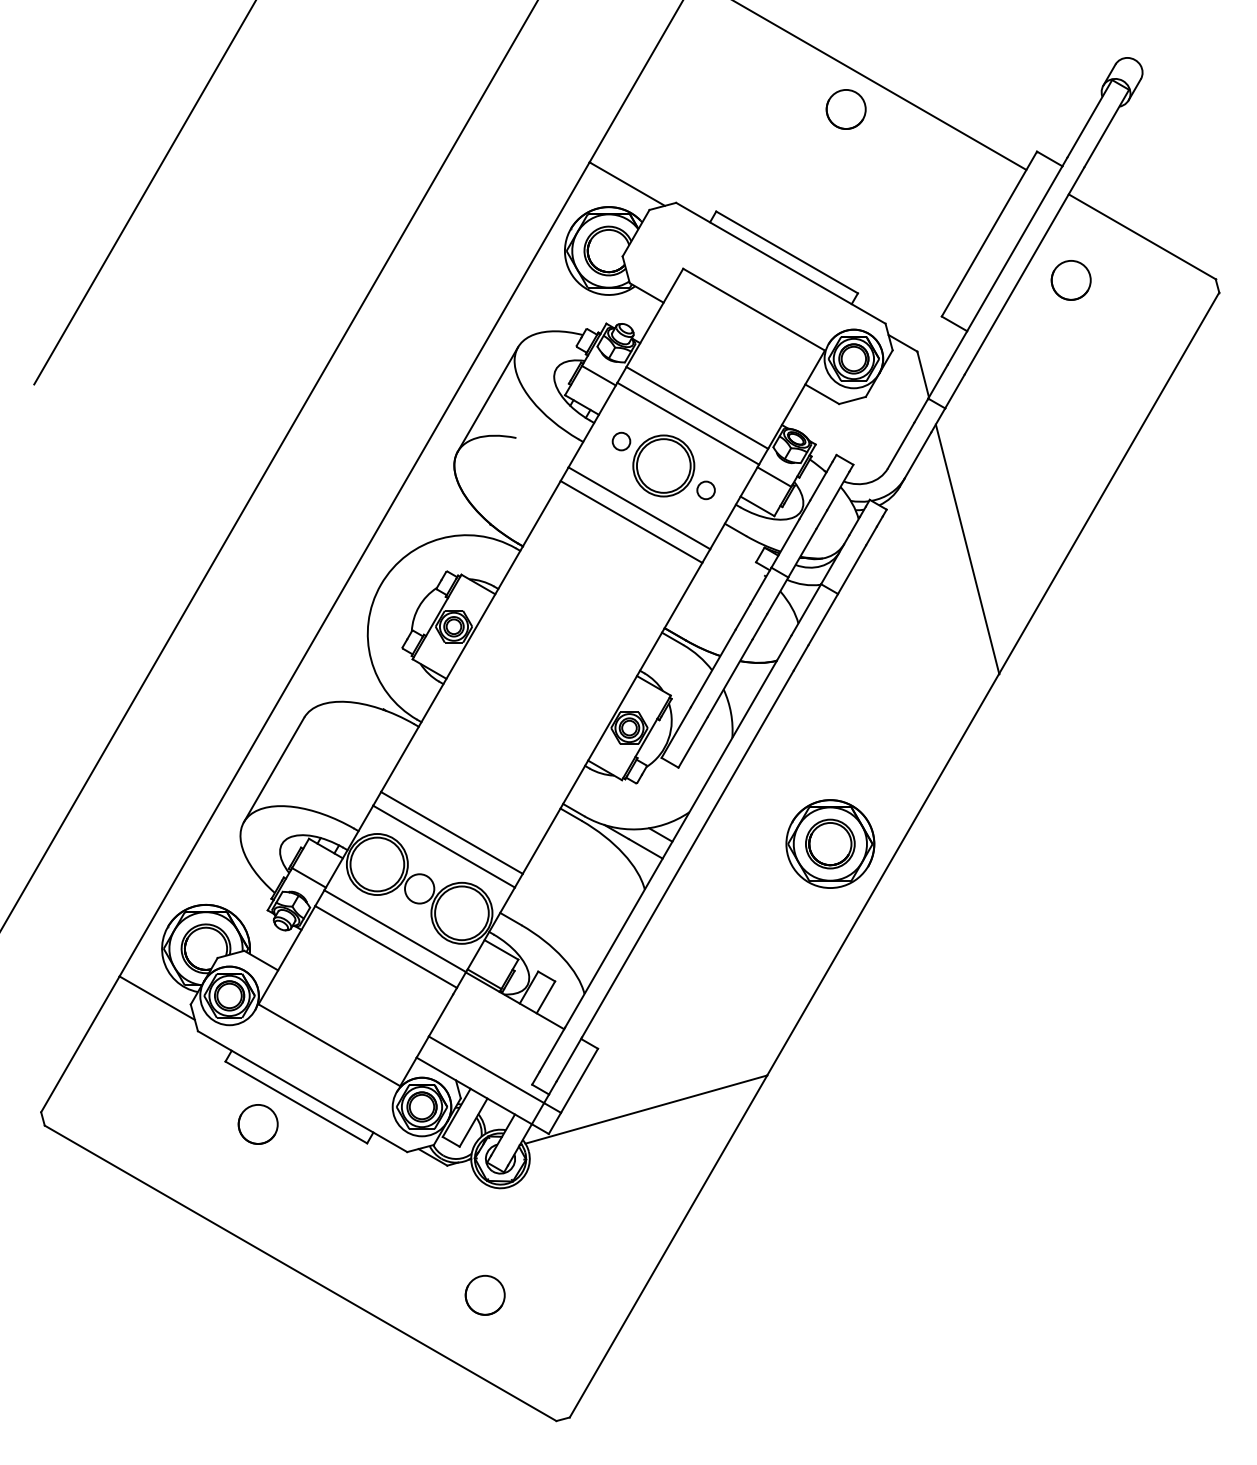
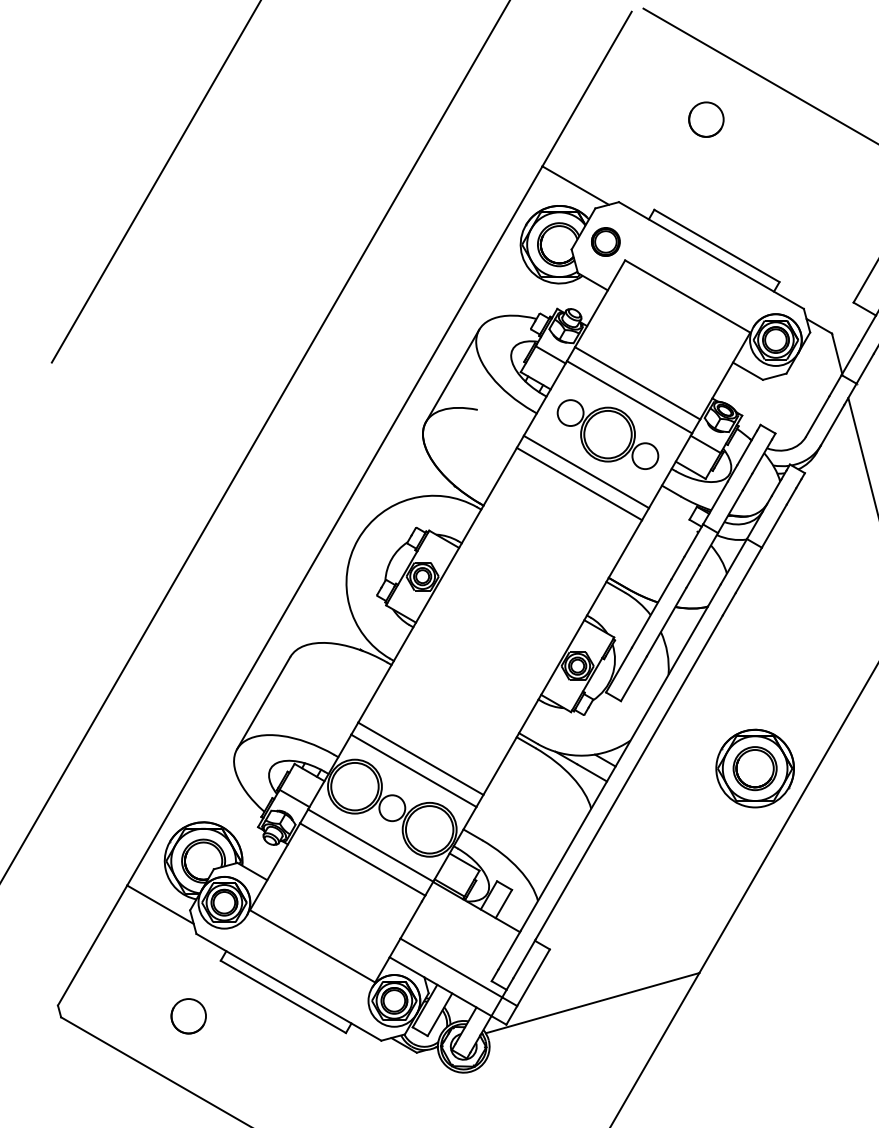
circle: (845, 109) -> (705, 119), moved
part: (661, 247) -> (605, 241), added
circle: (621, 441) -> (570, 412), size x1.67
circle: (705, 490) -> (644, 456), size x1.67
circle: (257, 1124) -> (188, 1016), moved

